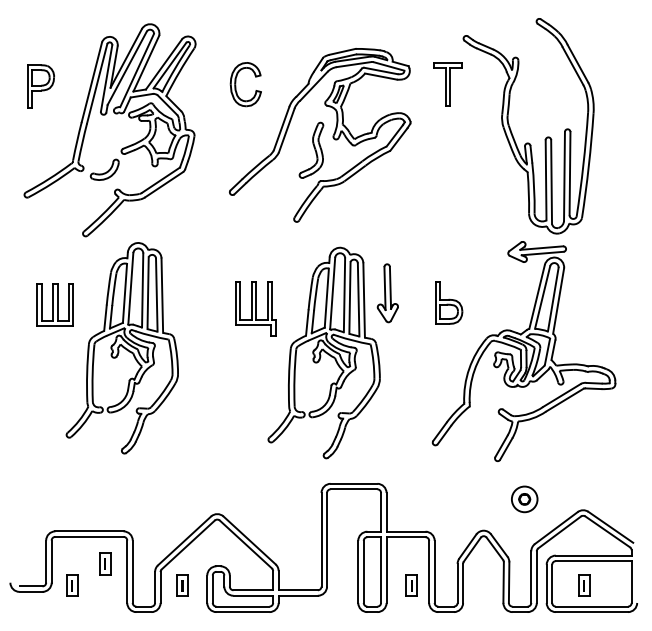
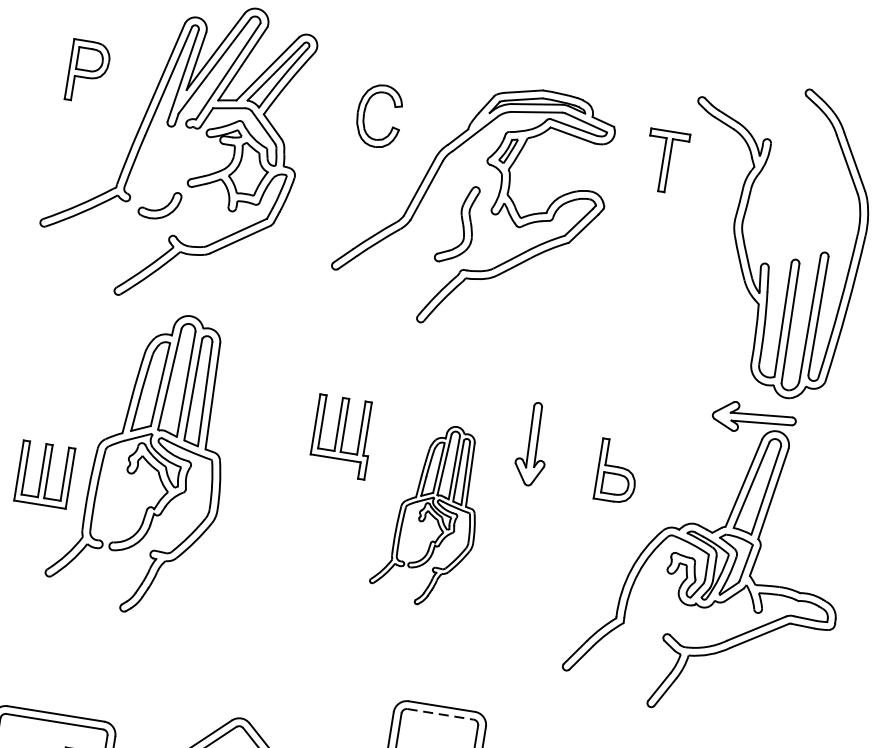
part: (54, 304) -> (43, 473), moved
part: (323, 352) -> (428, 513), size x0.6
line: (354, 489) -> (441, 714), solid -> dashed

